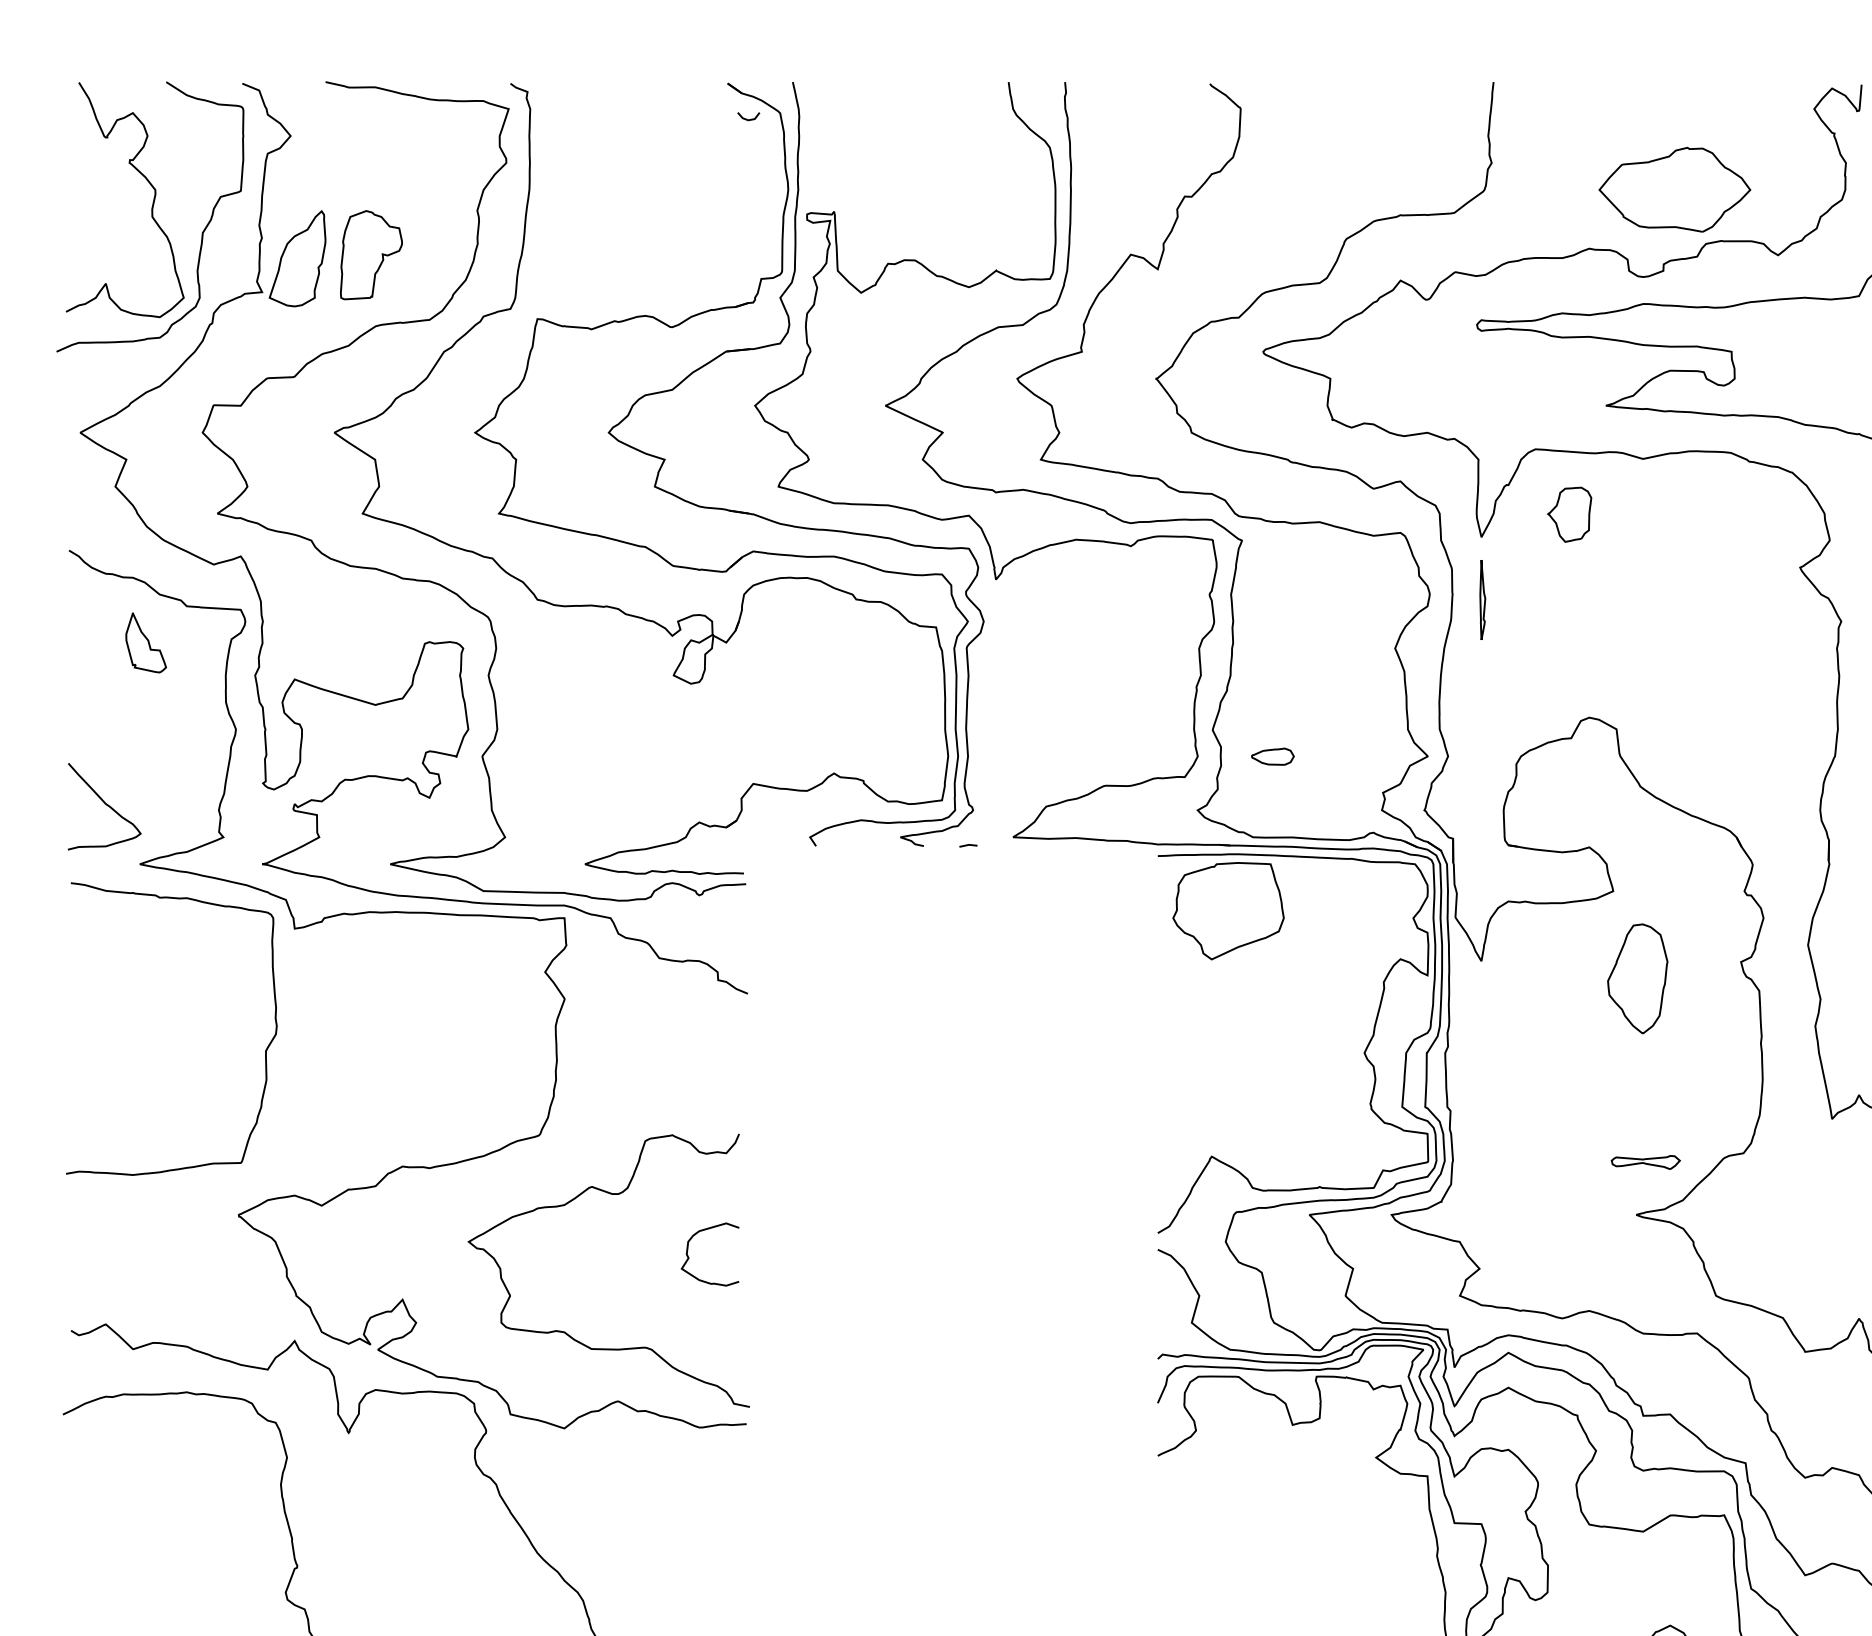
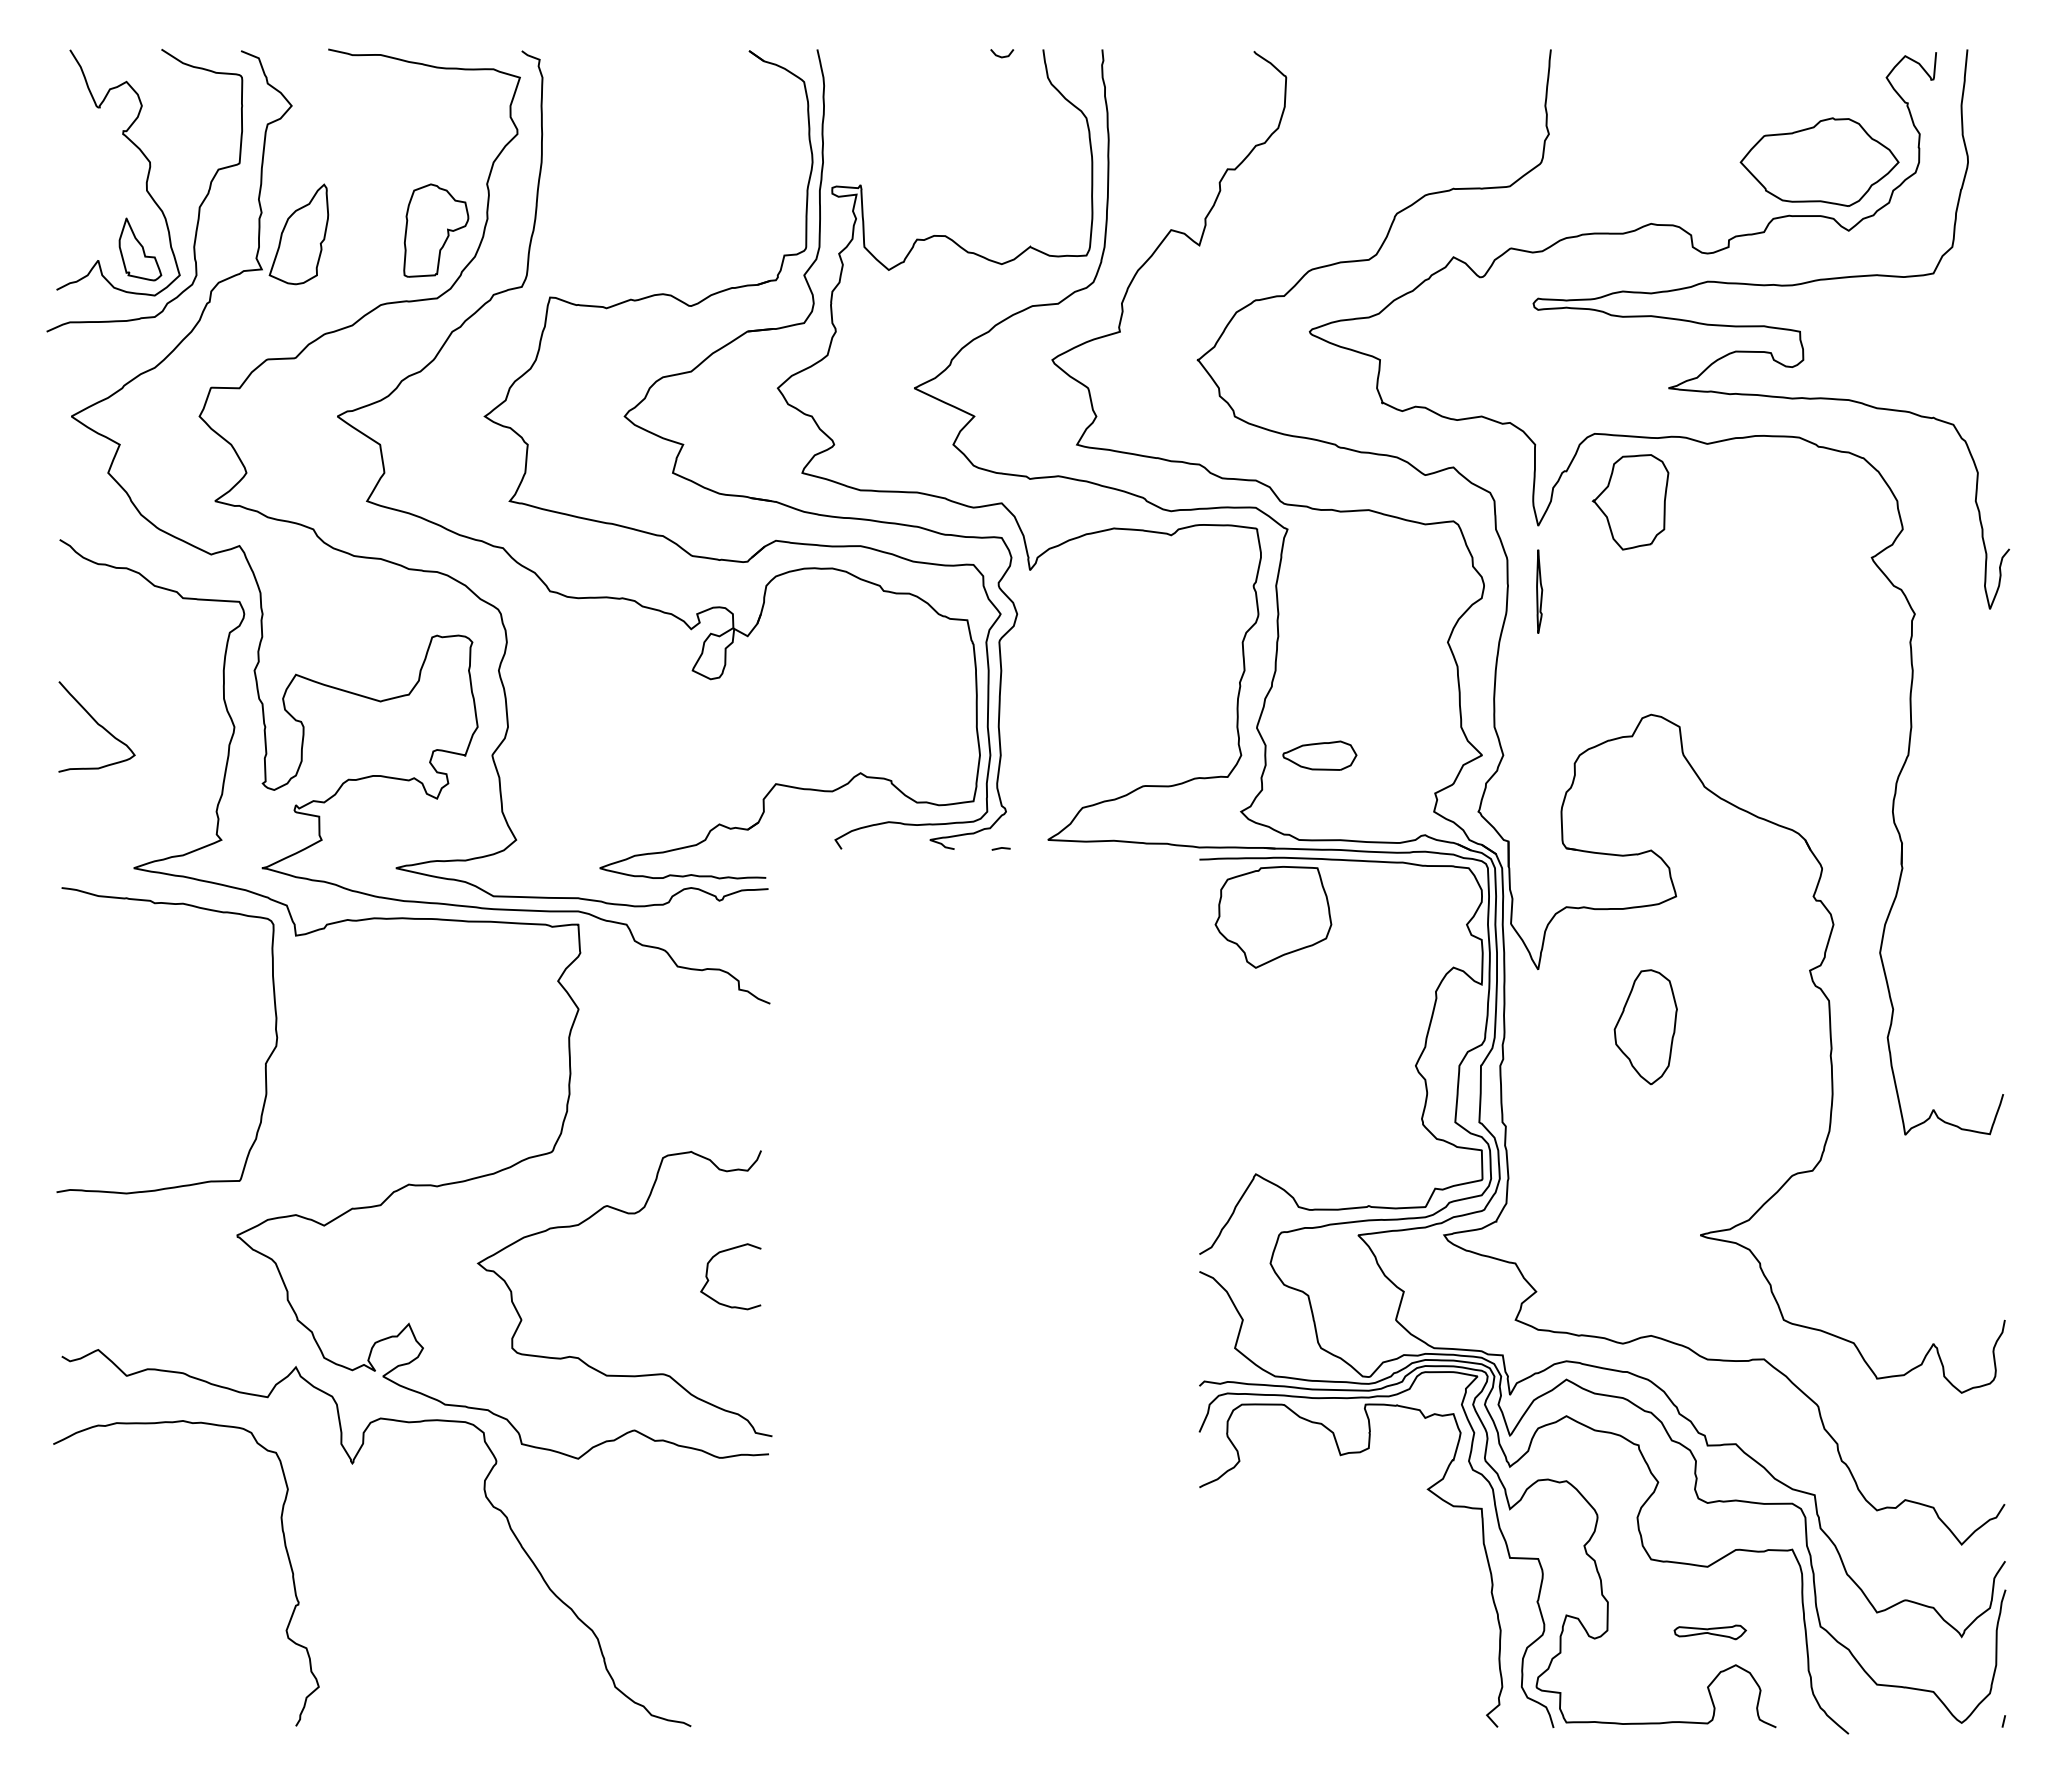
line: (749, 119) -> (1002, 56), moved
part: (1674, 189) -> (1819, 161), moved
part: (371, 255) -> (436, 230), moved
part: (1569, 514) -> (1630, 502), size x1.67
part: (146, 642) -> (140, 249), moved
part: (1272, 756) -> (1319, 755), size x1.67
curve: (105, 804) -> (97, 724), moved
part: (1637, 979) -> (1645, 1027), moved
part: (1645, 1162) -> (1709, 1632), moved

